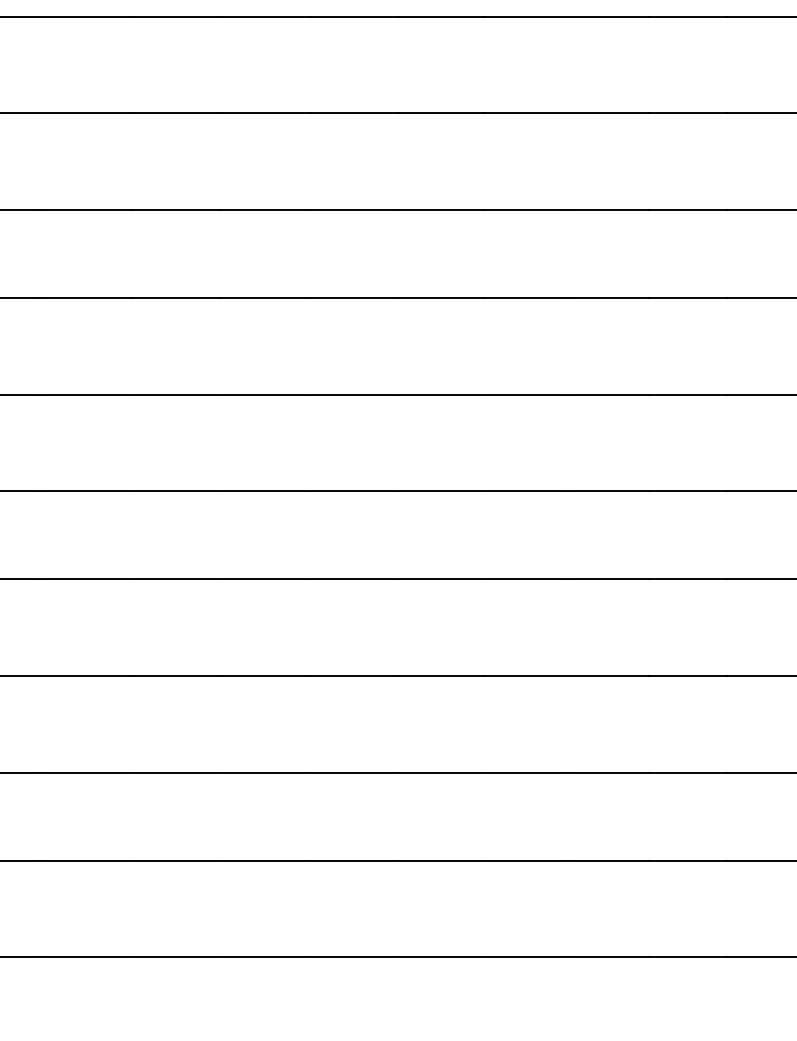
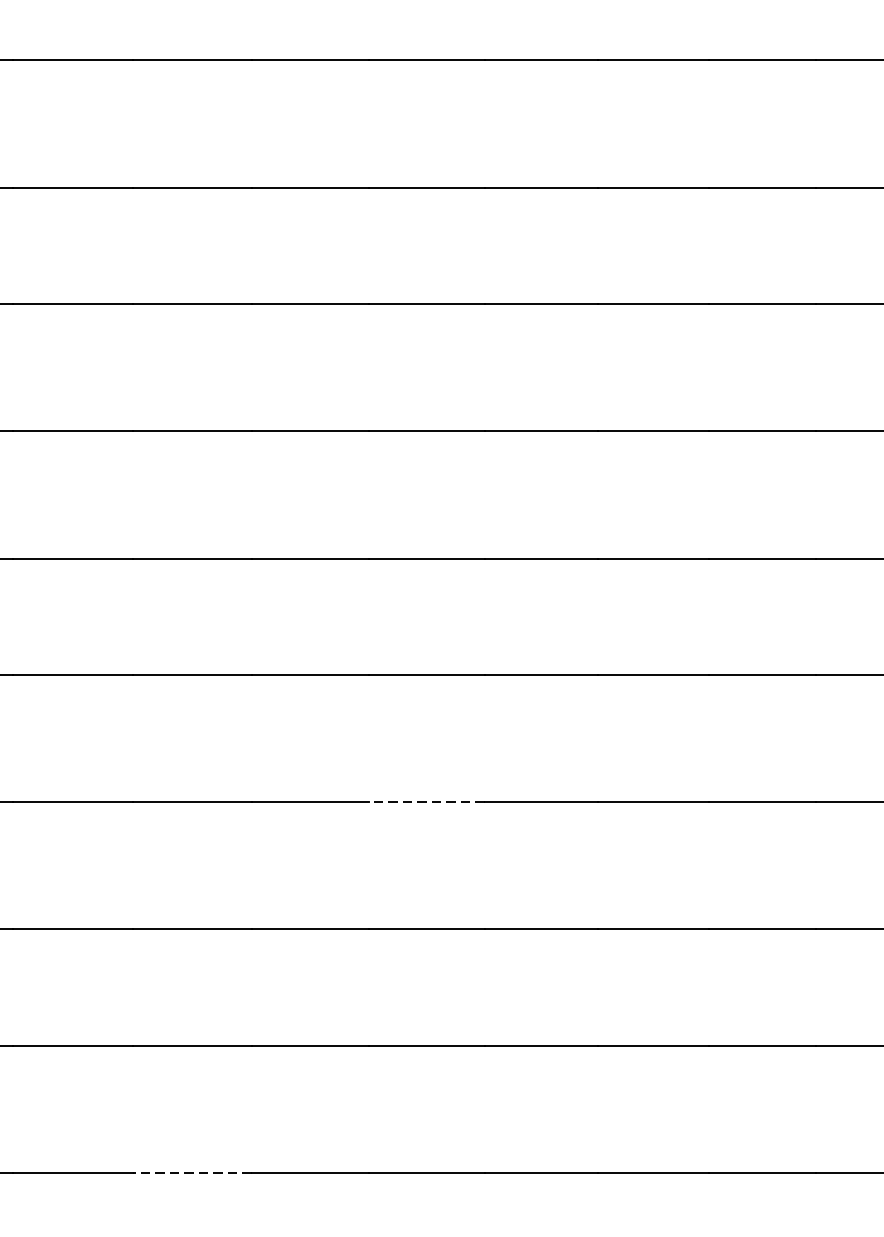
line: (353, 676) -> (426, 802), solid -> dashed
line: (175, 957) -> (191, 1173), solid -> dashed

